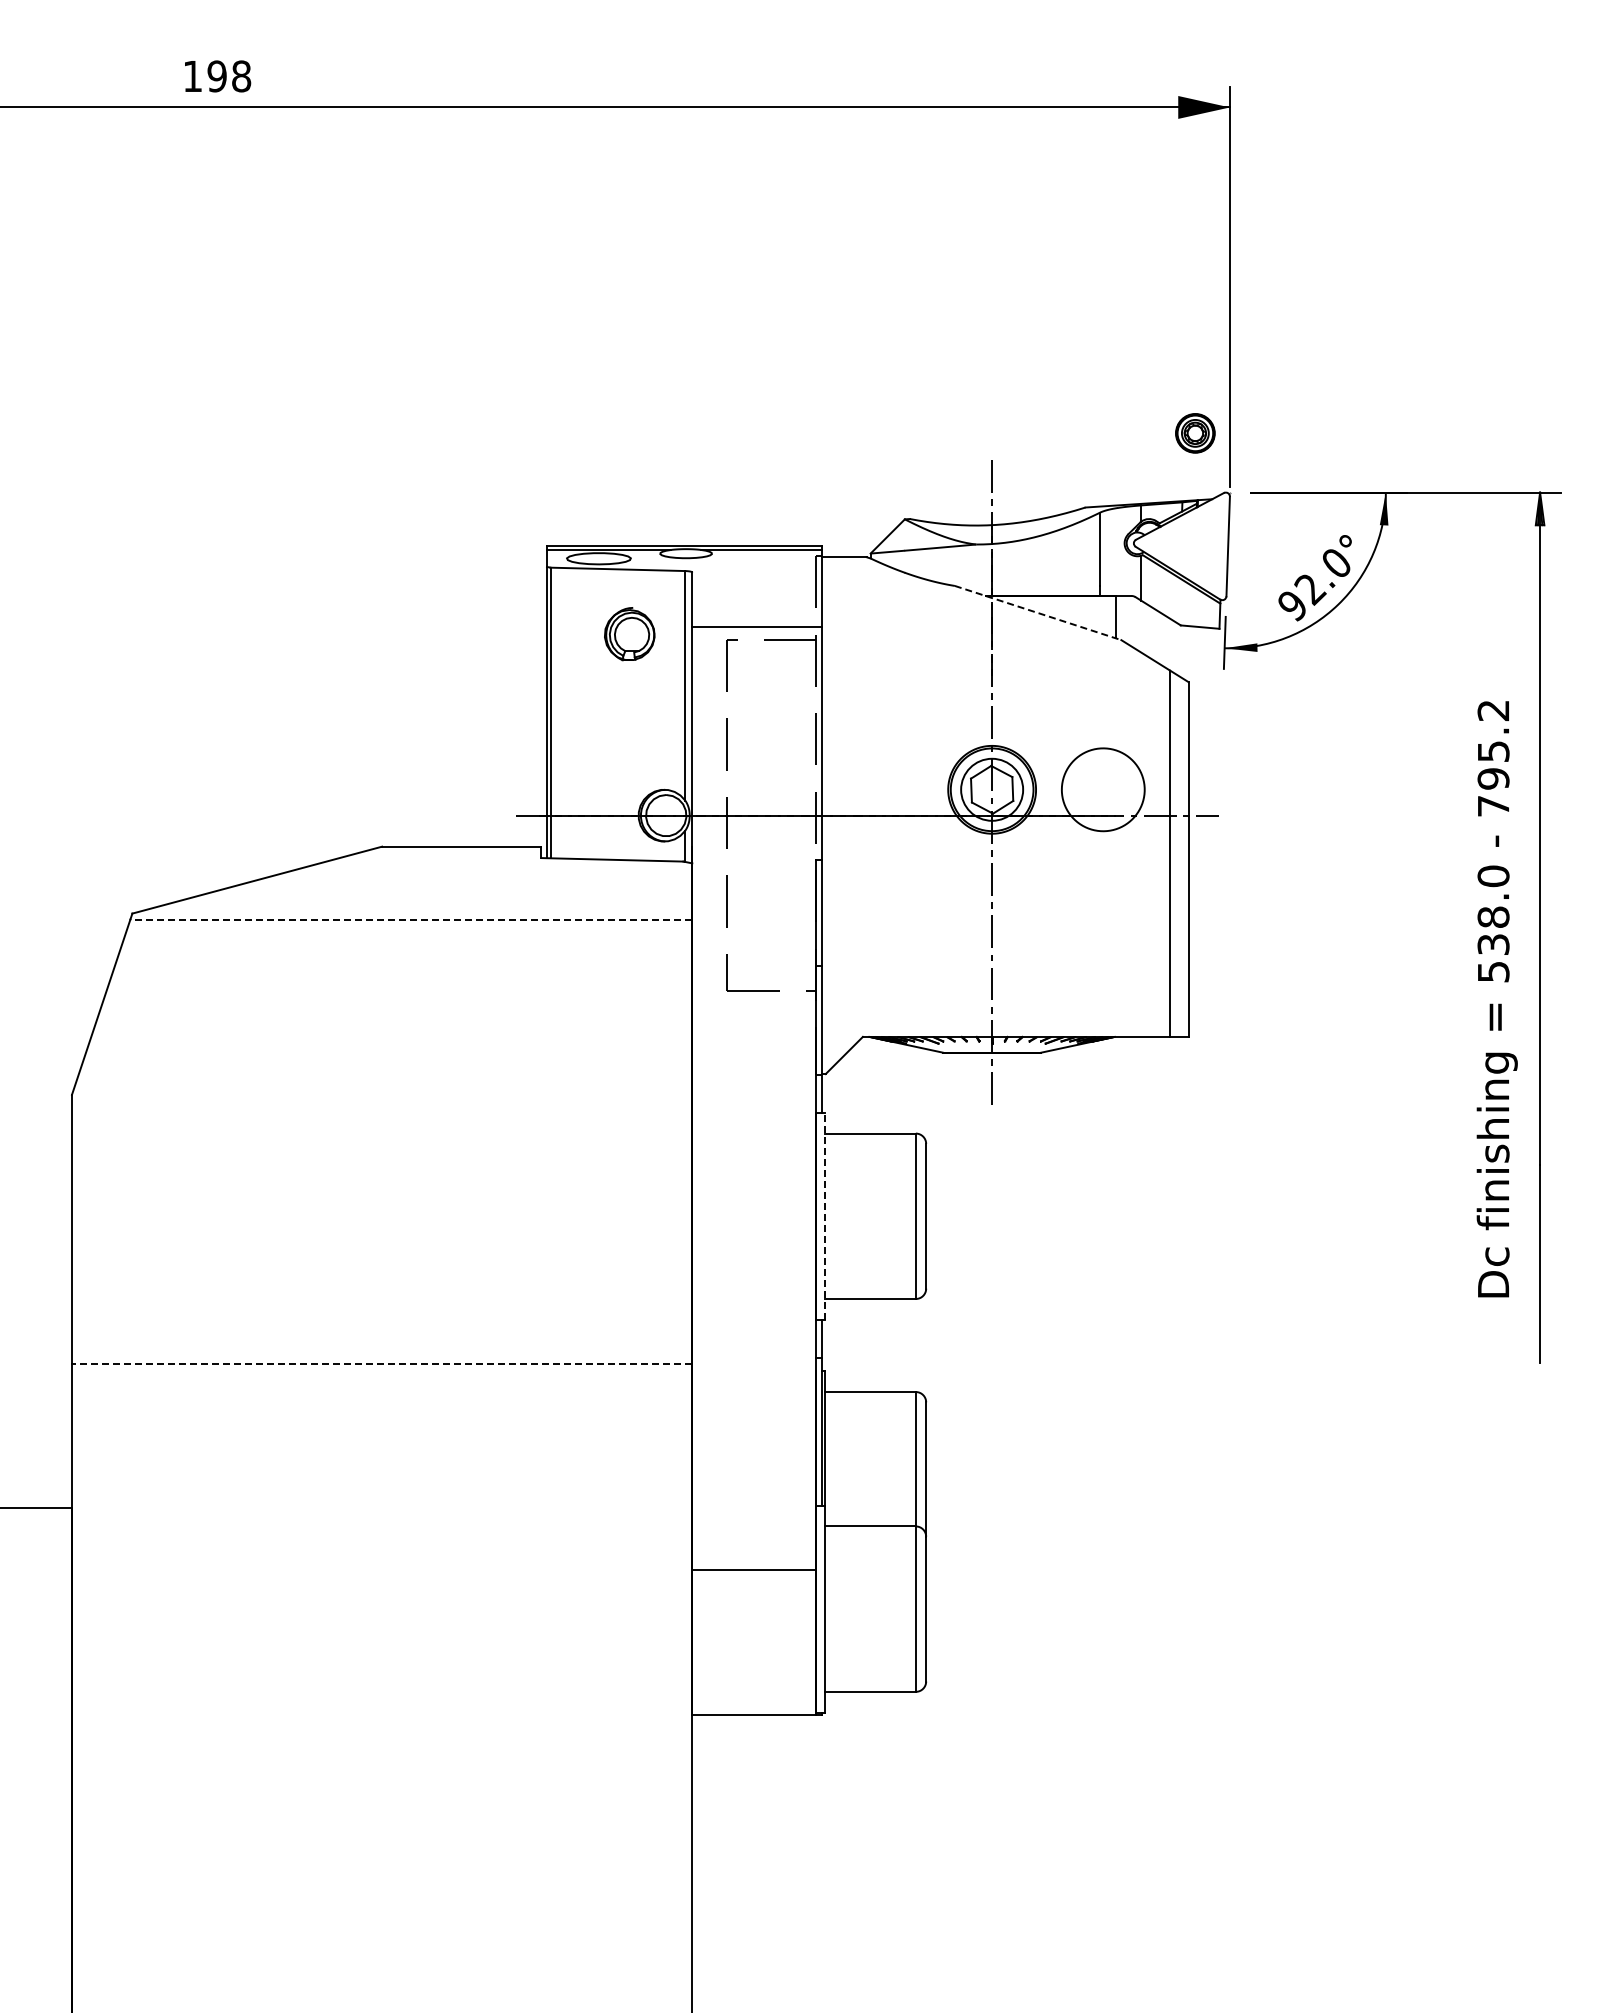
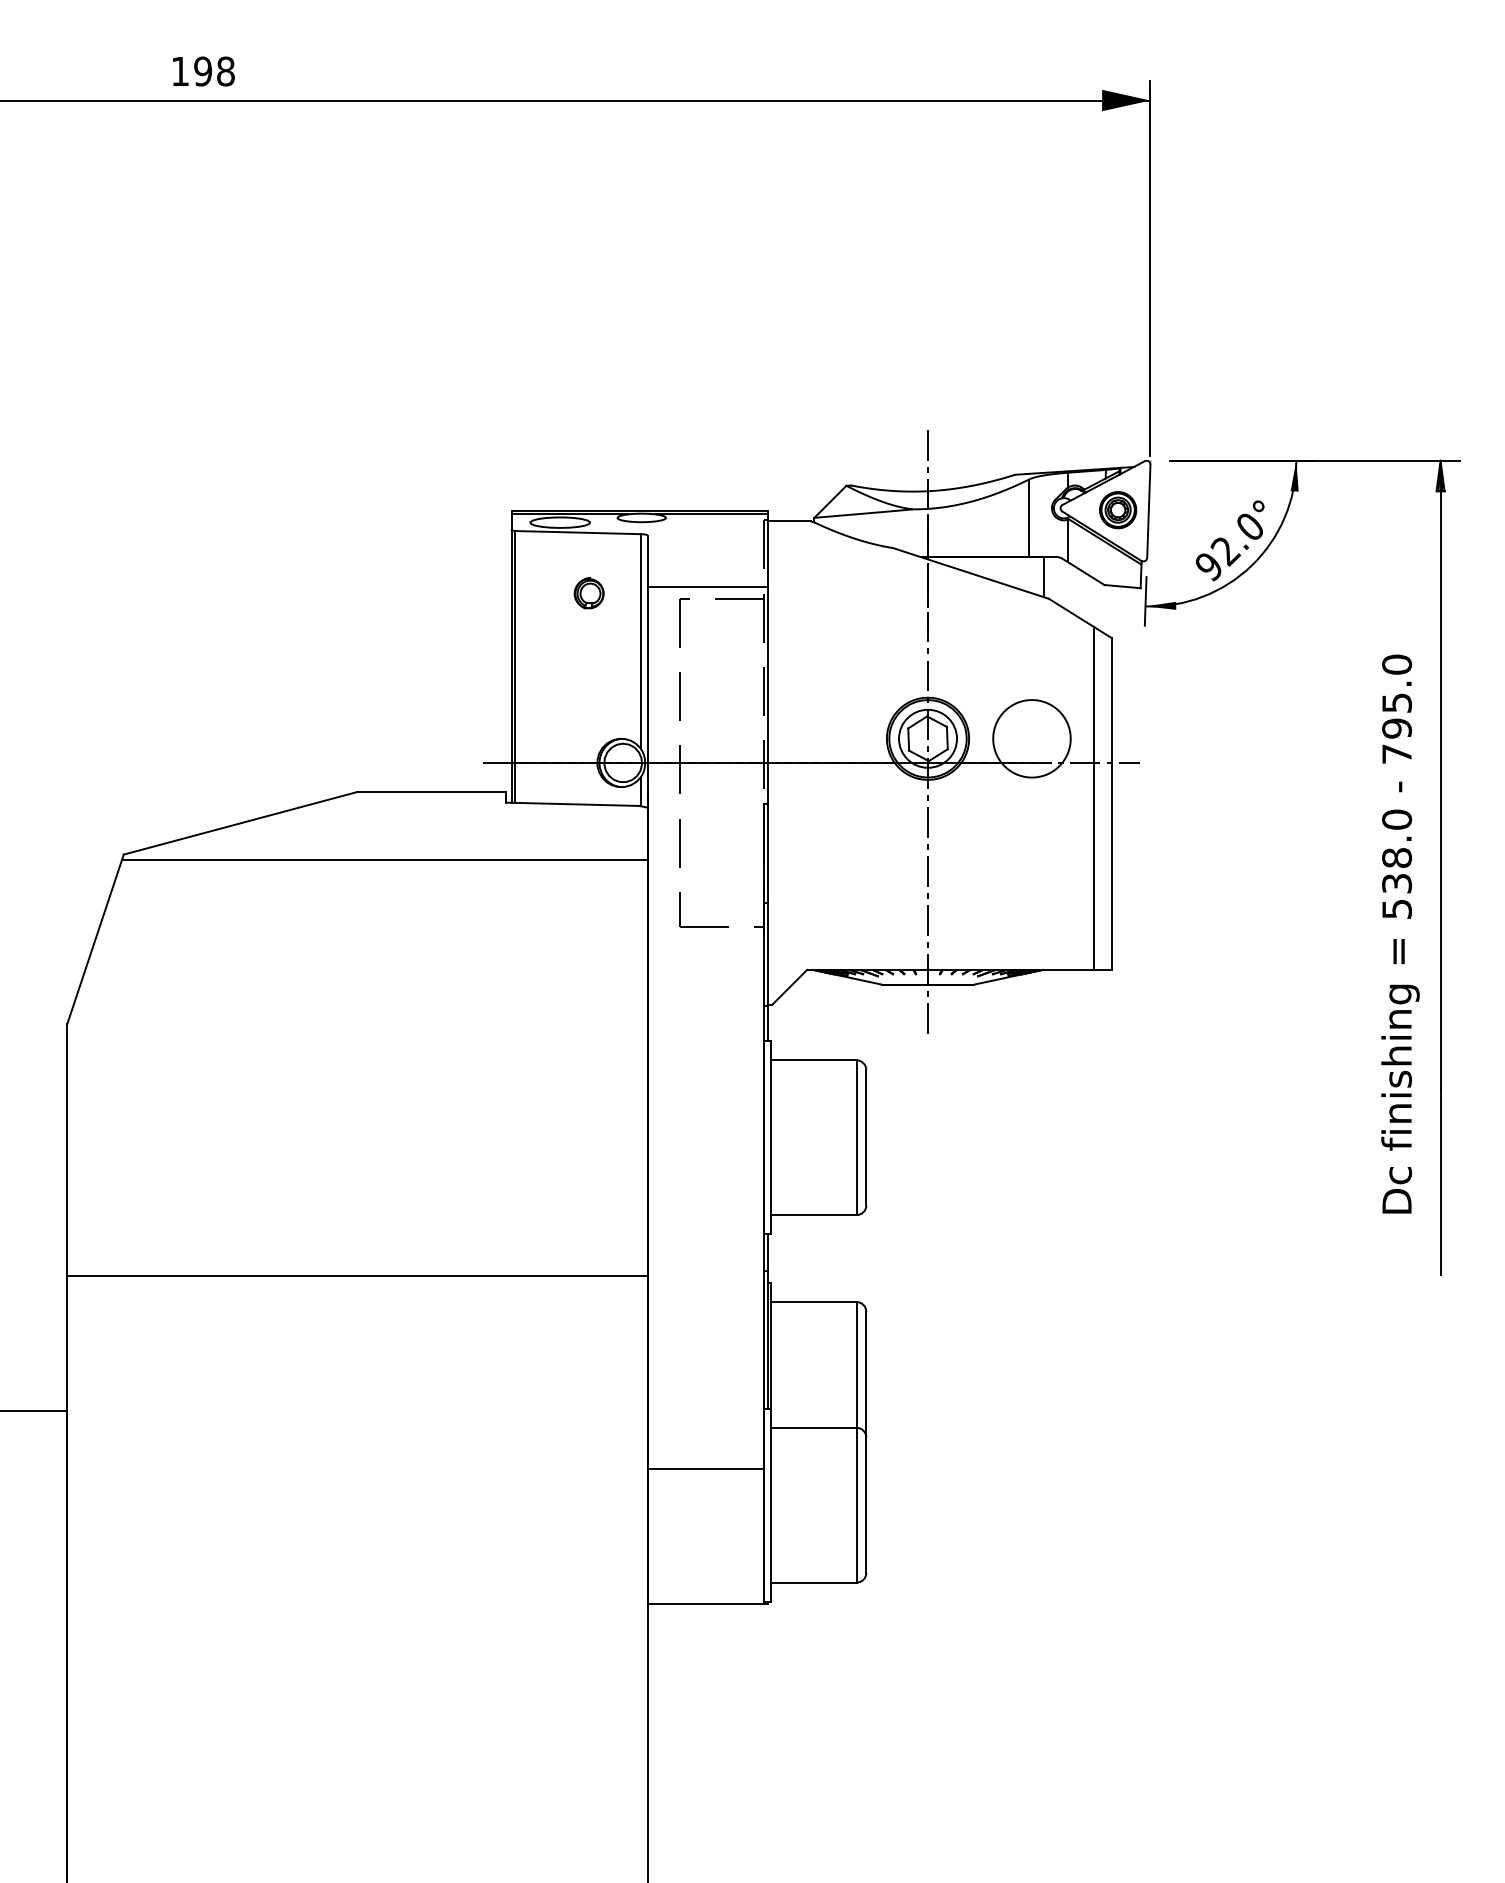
part: (1195, 433) -> (1118, 510), moved
line: (1038, 613) -> (971, 573), dashed -> solid
part: (629, 633) -> (588, 592), size x0.62
text: (1493, 710) -> (1396, 664), 795.2 -> 795.0
line: (411, 919) -> (384, 860), dashed -> solid
line: (824, 1215) -> (771, 1136), dashed -> solid
line: (381, 1363) -> (356, 1275), dashed -> solid

